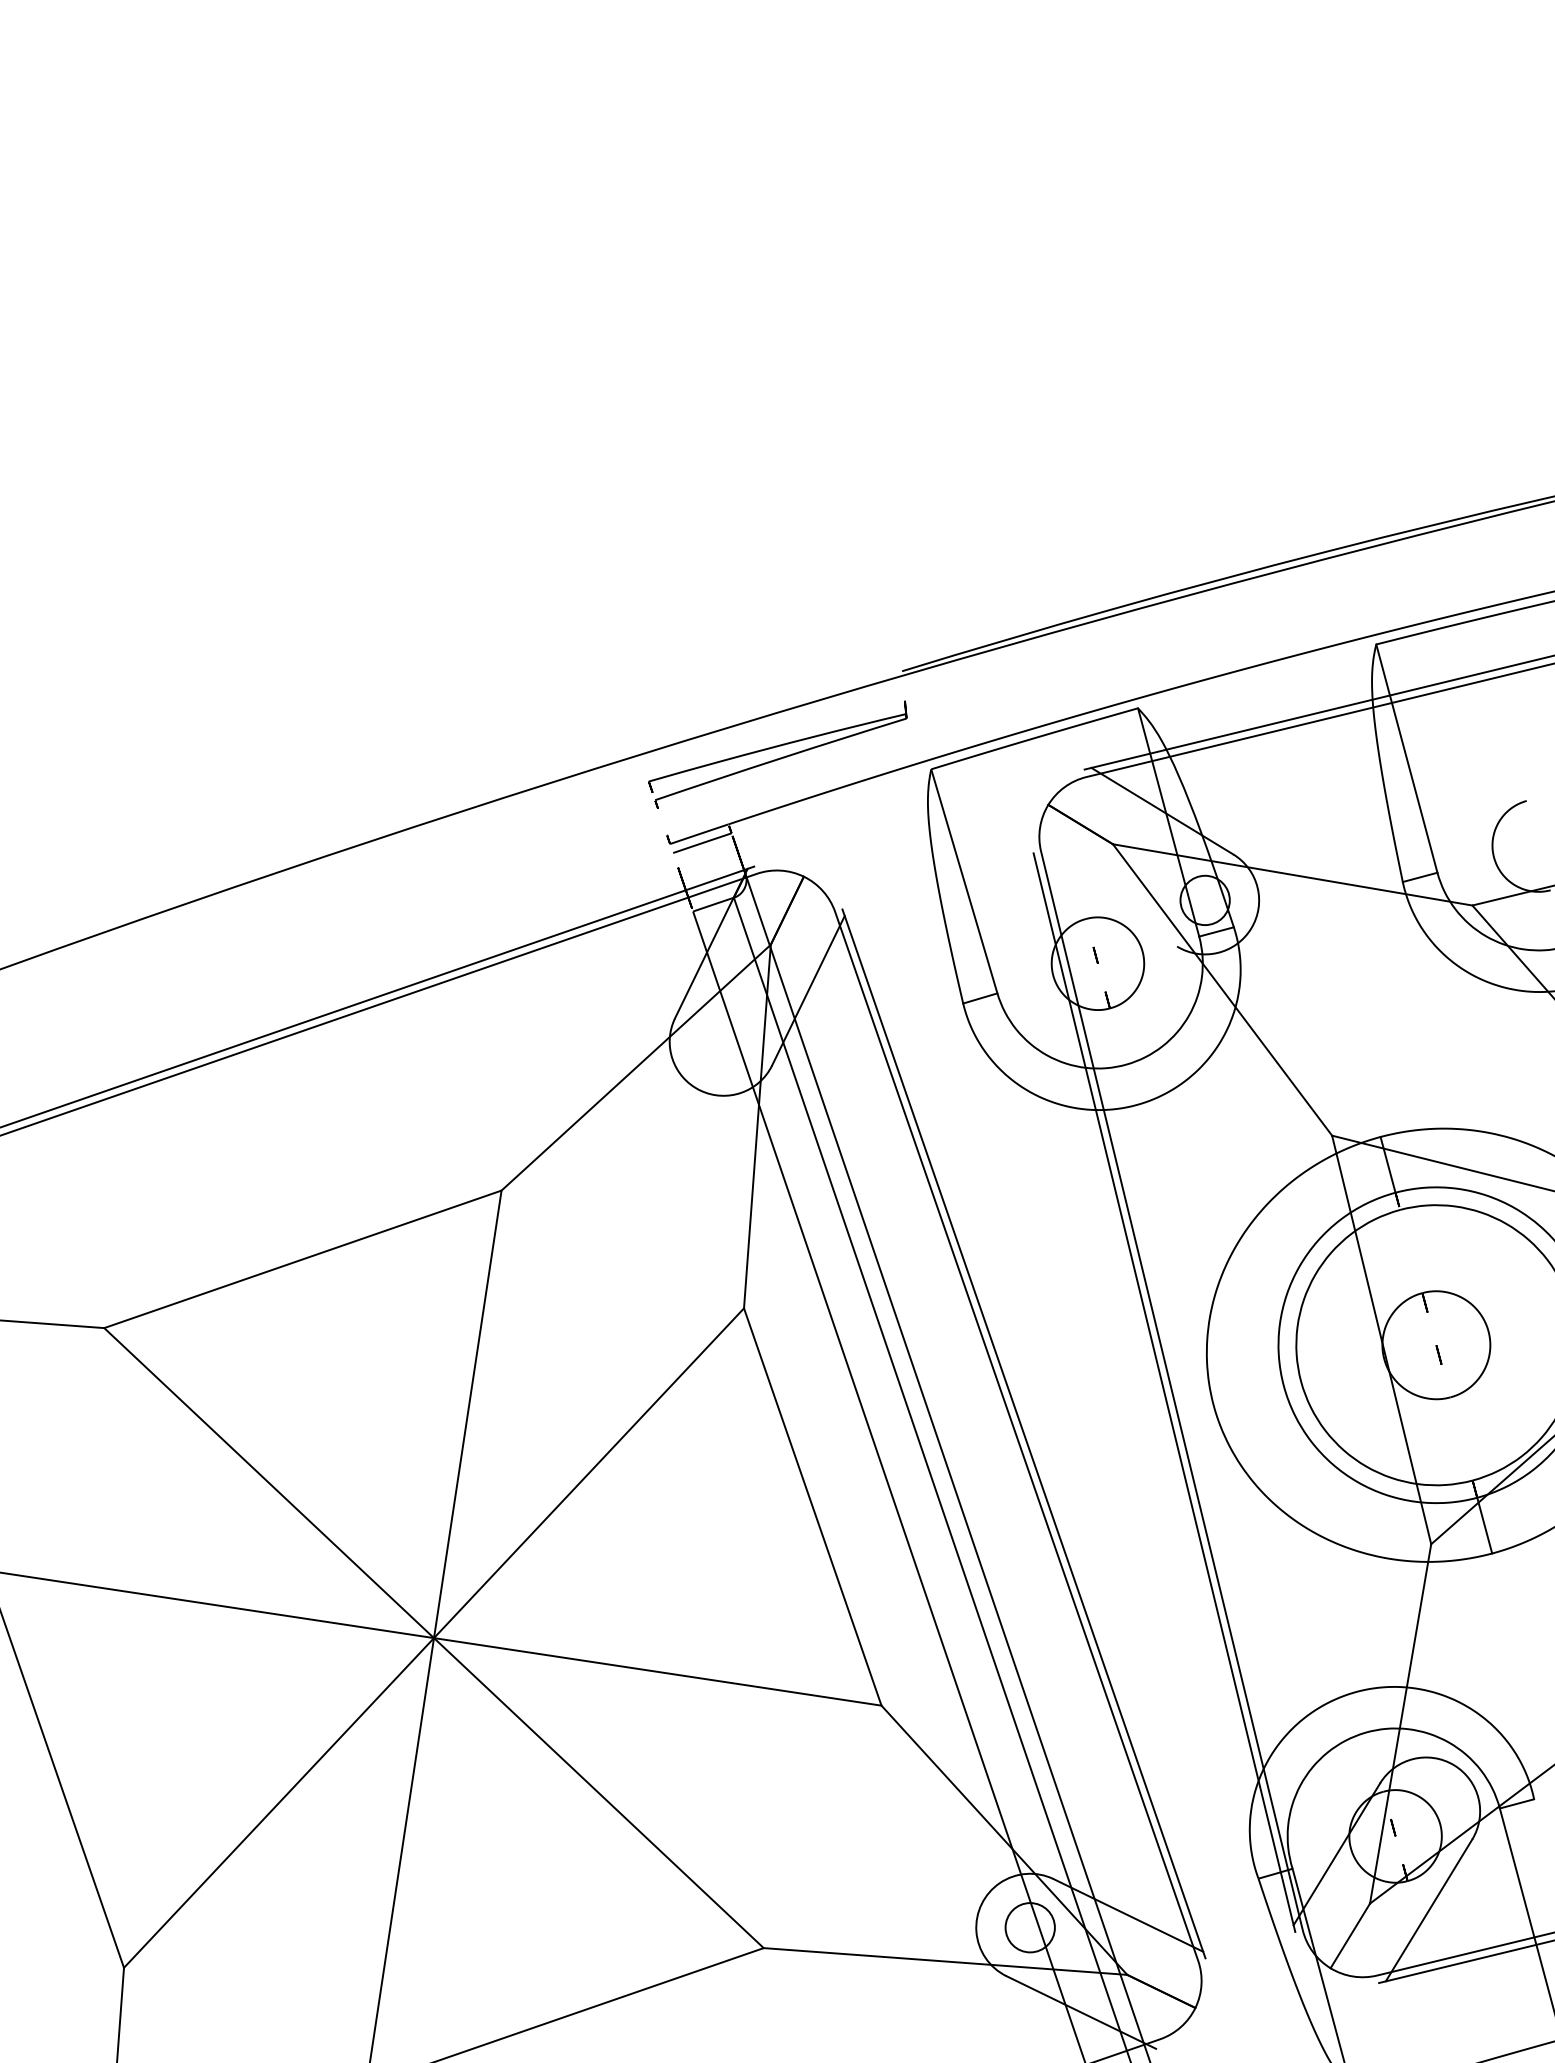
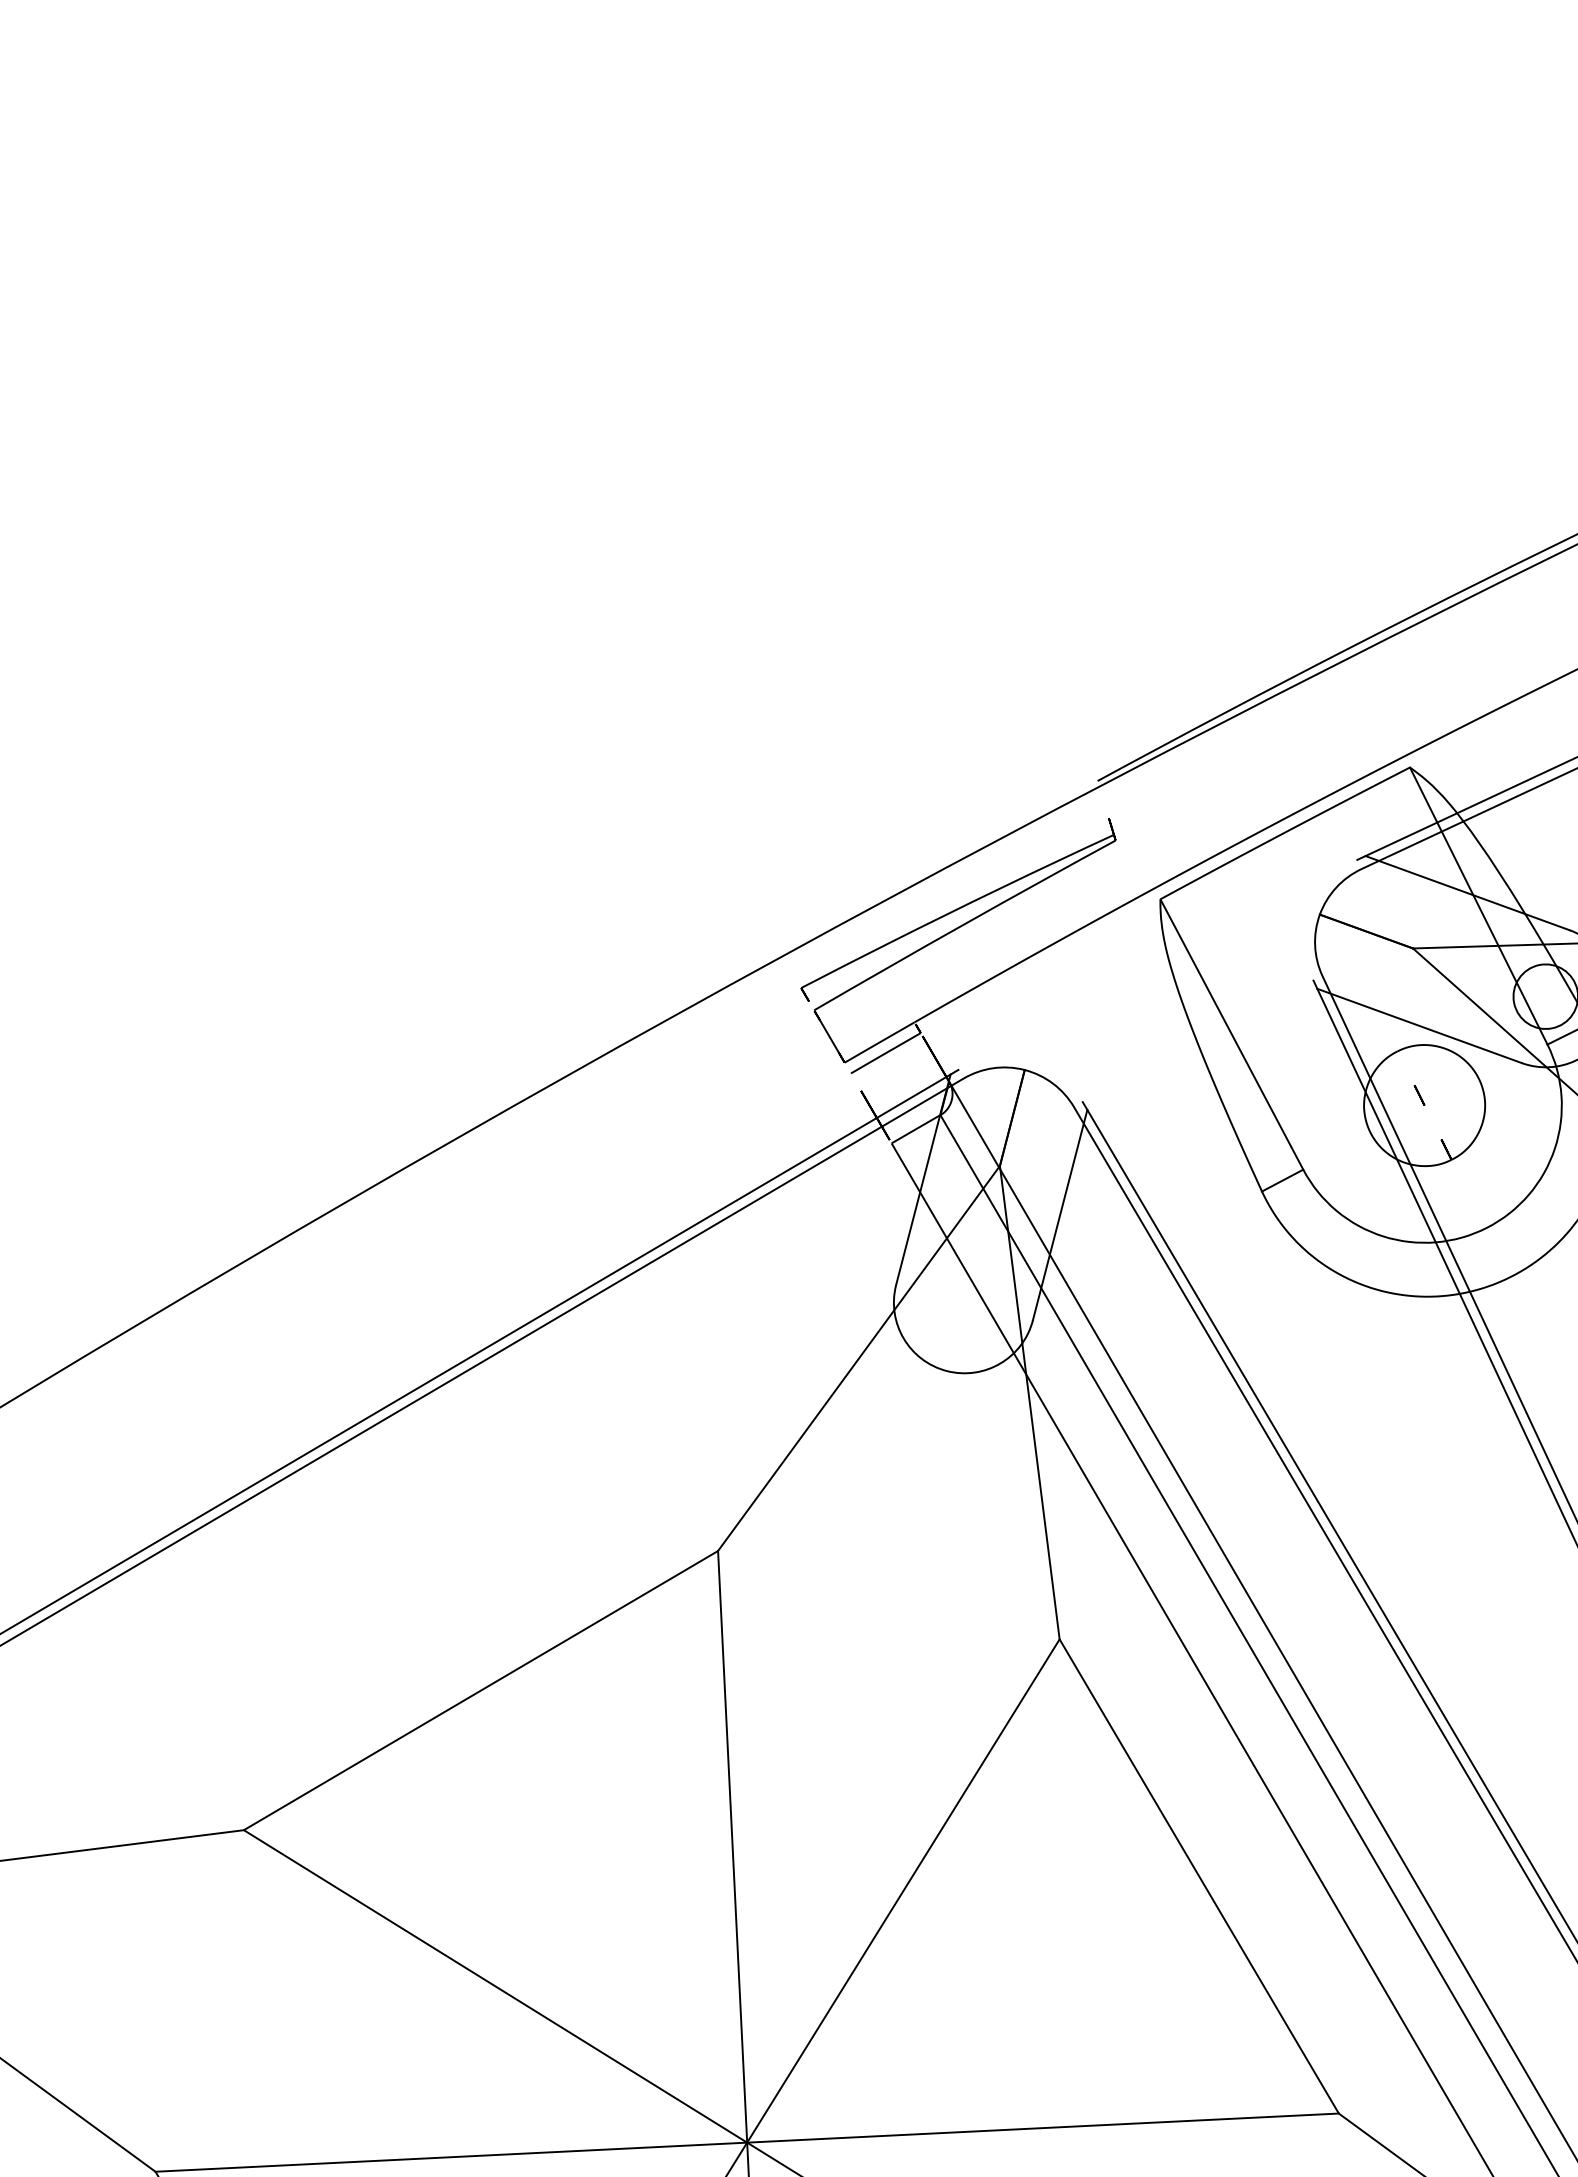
line: (1106, 903) -> (1419, 1026), added

